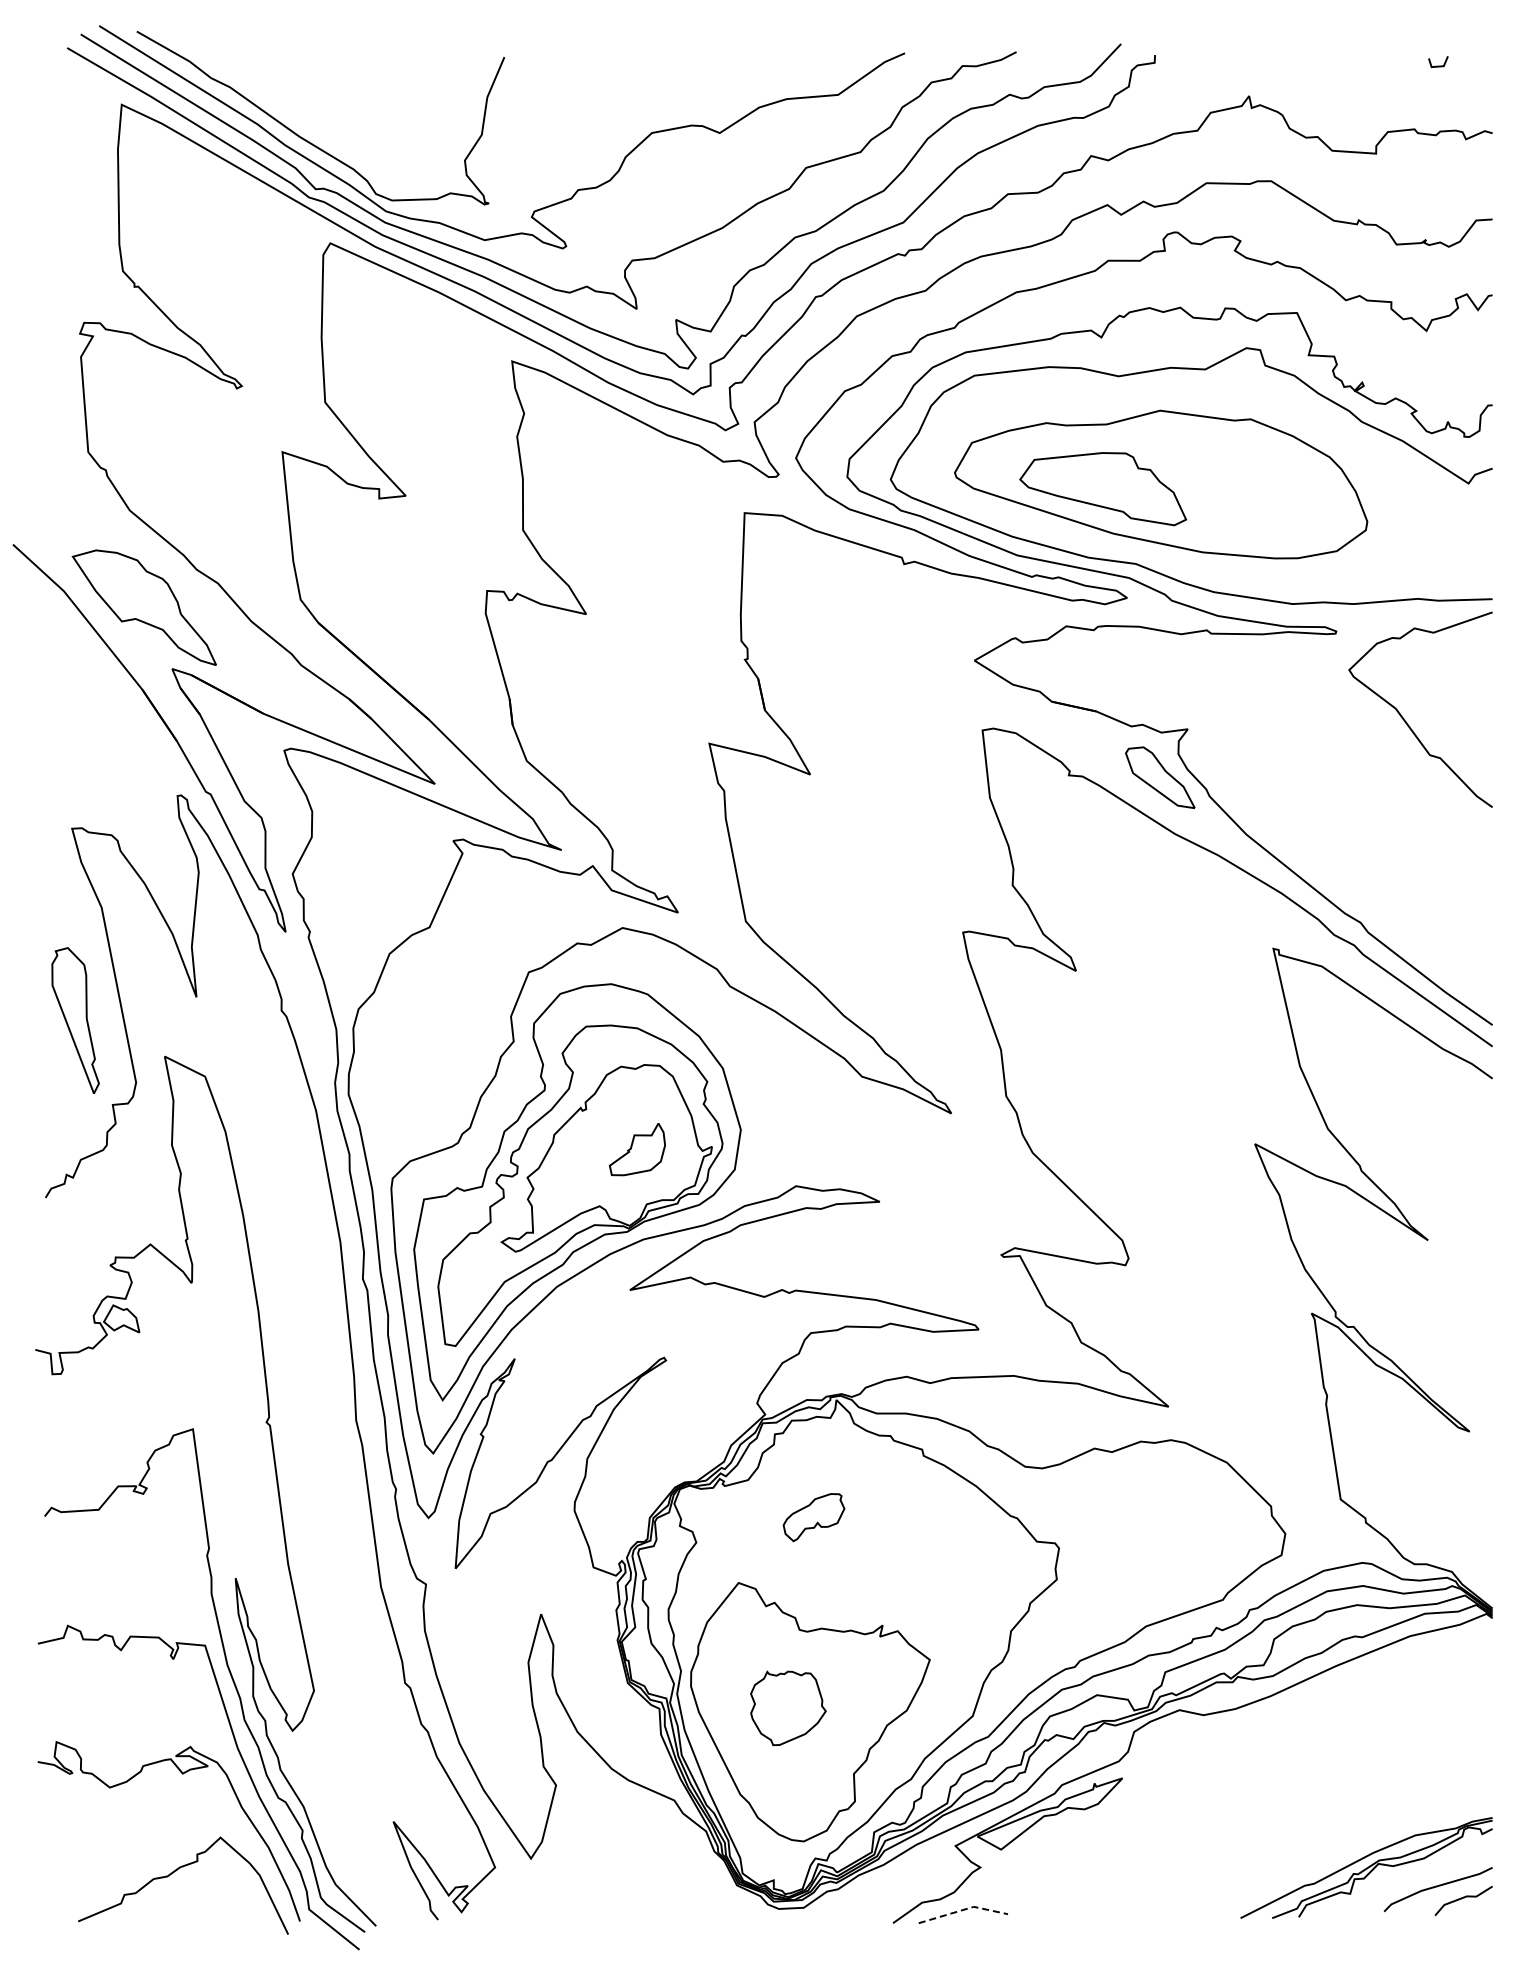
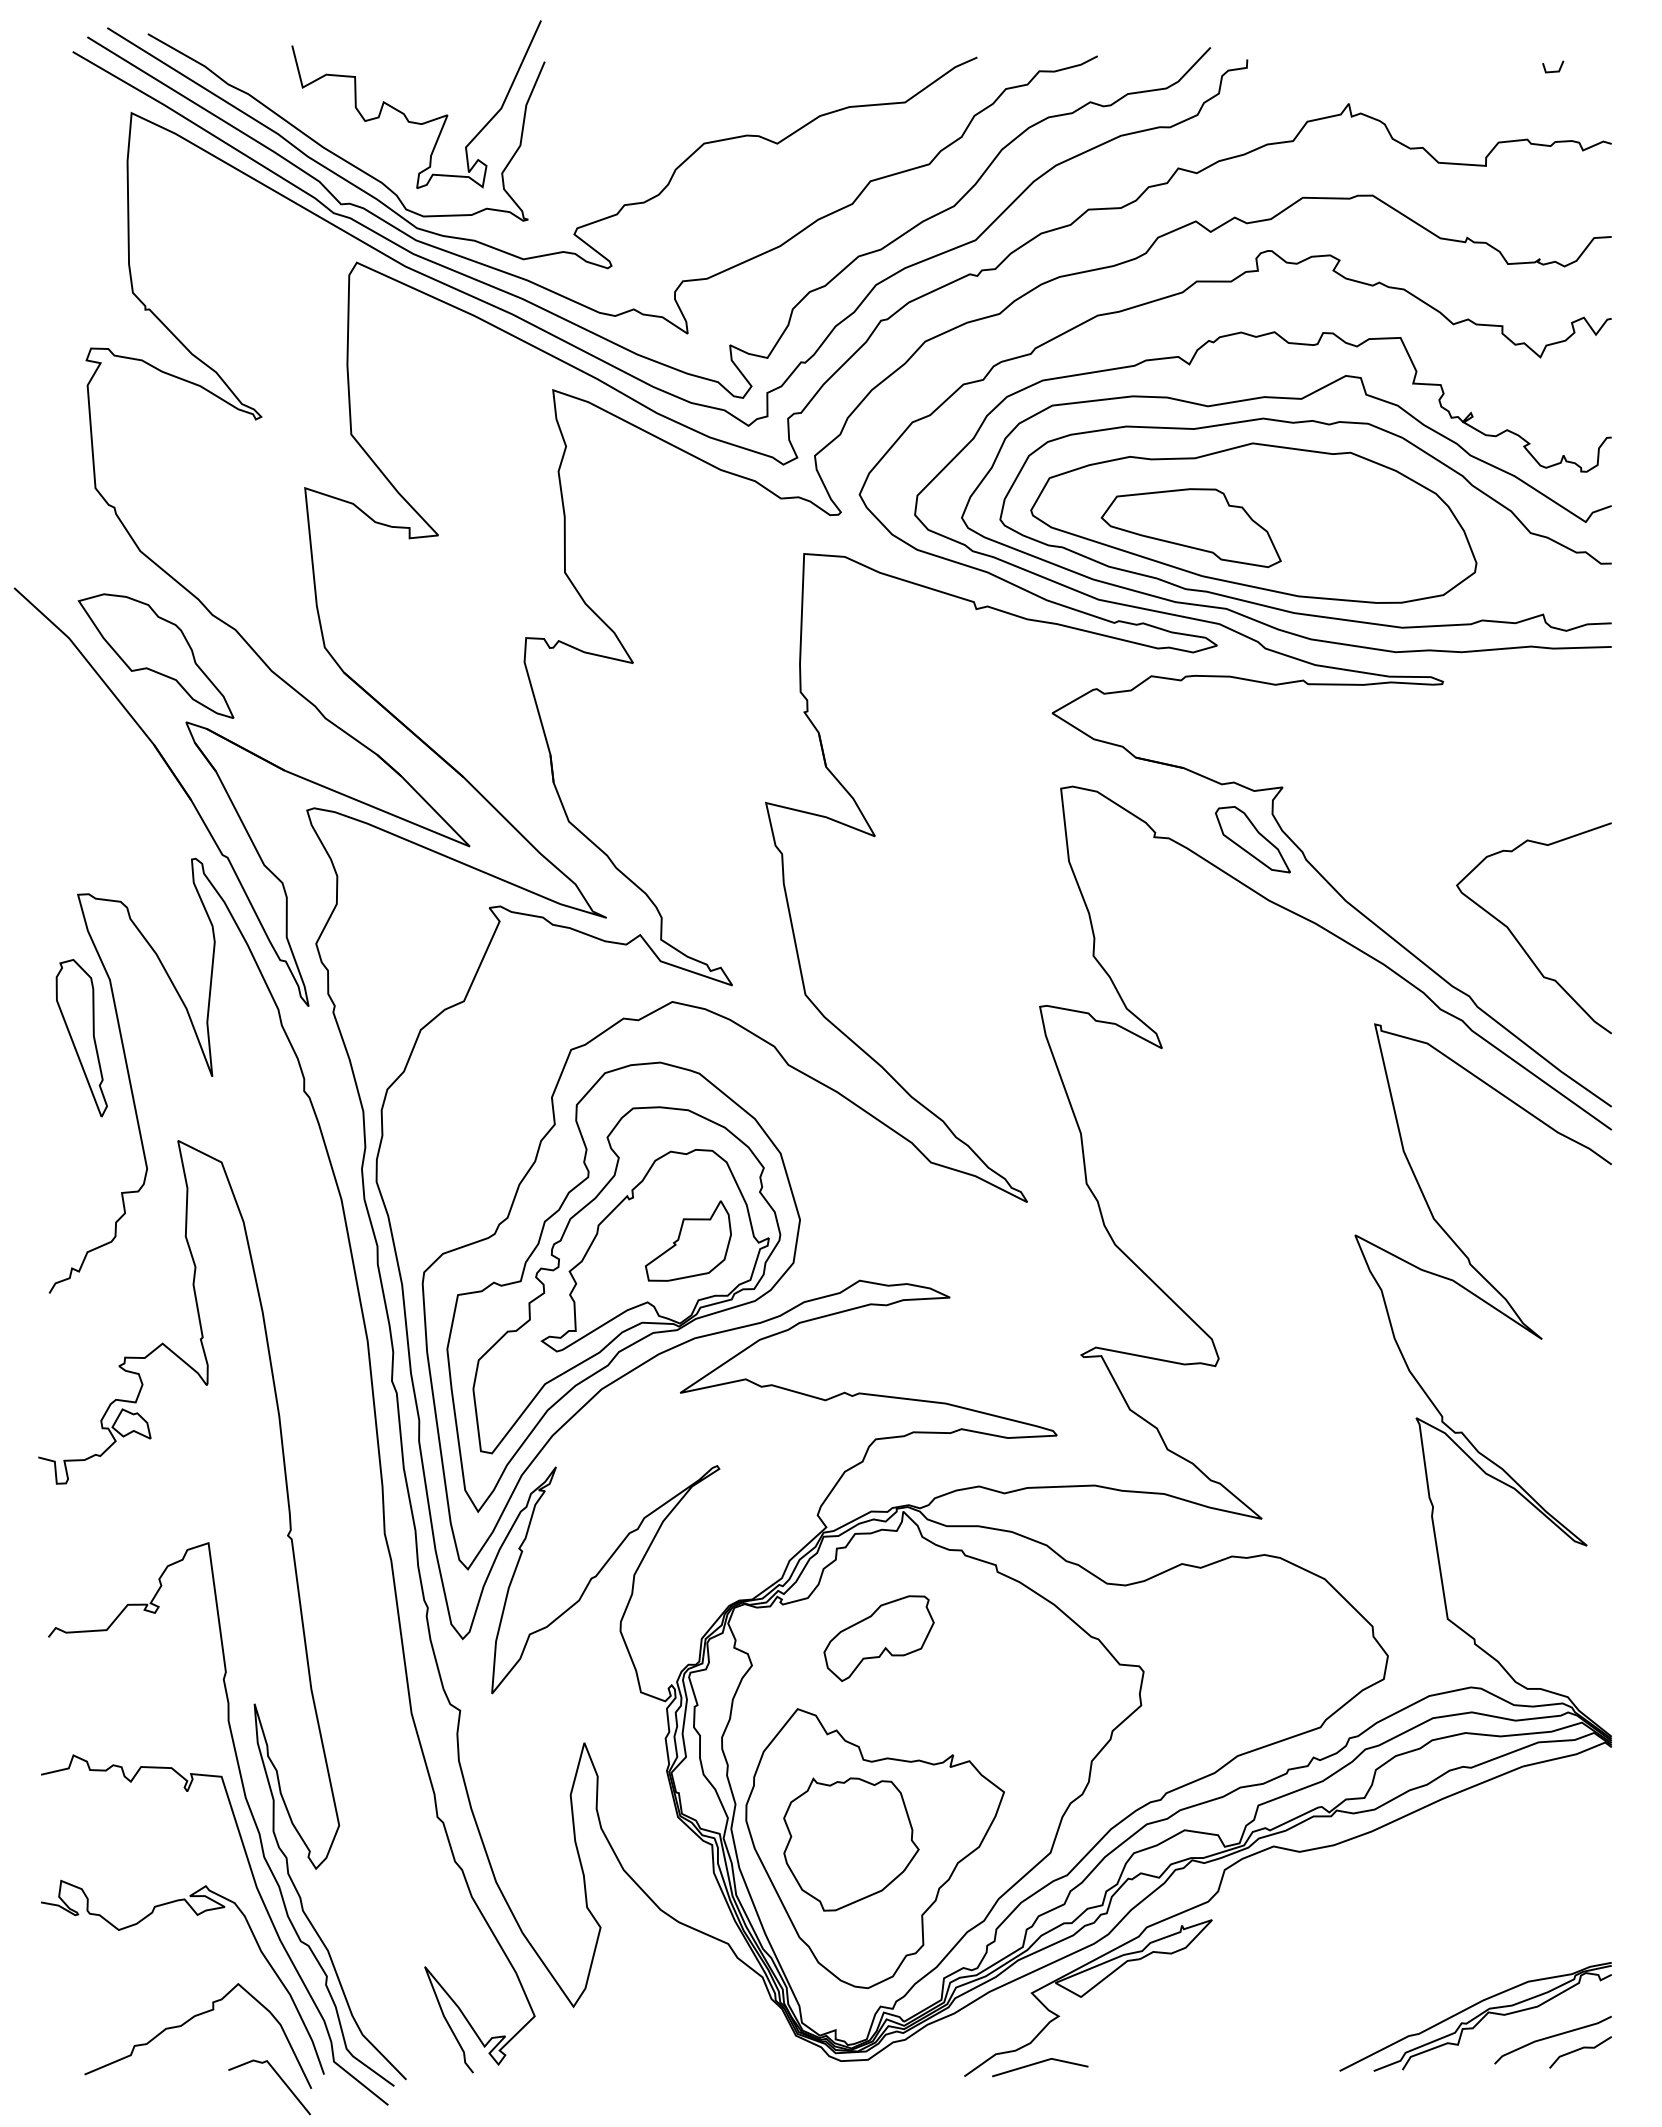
curve: (374, 104) -> (404, 112), added
curve: (1190, 564) -> (1285, 609), added
curve: (1404, 718) -> (1516, 937), moved
part: (75, 1020) -> (81, 1038), moved
part: (637, 1149) -> (688, 1241), size x1.43
part: (813, 1517) -> (878, 1638), size x1.67
part: (788, 1708) -> (851, 1844), size x1.67
line: (964, 1909) -> (1041, 2061), dashed -> solid
line: (260, 1927) -> (281, 2081), added

